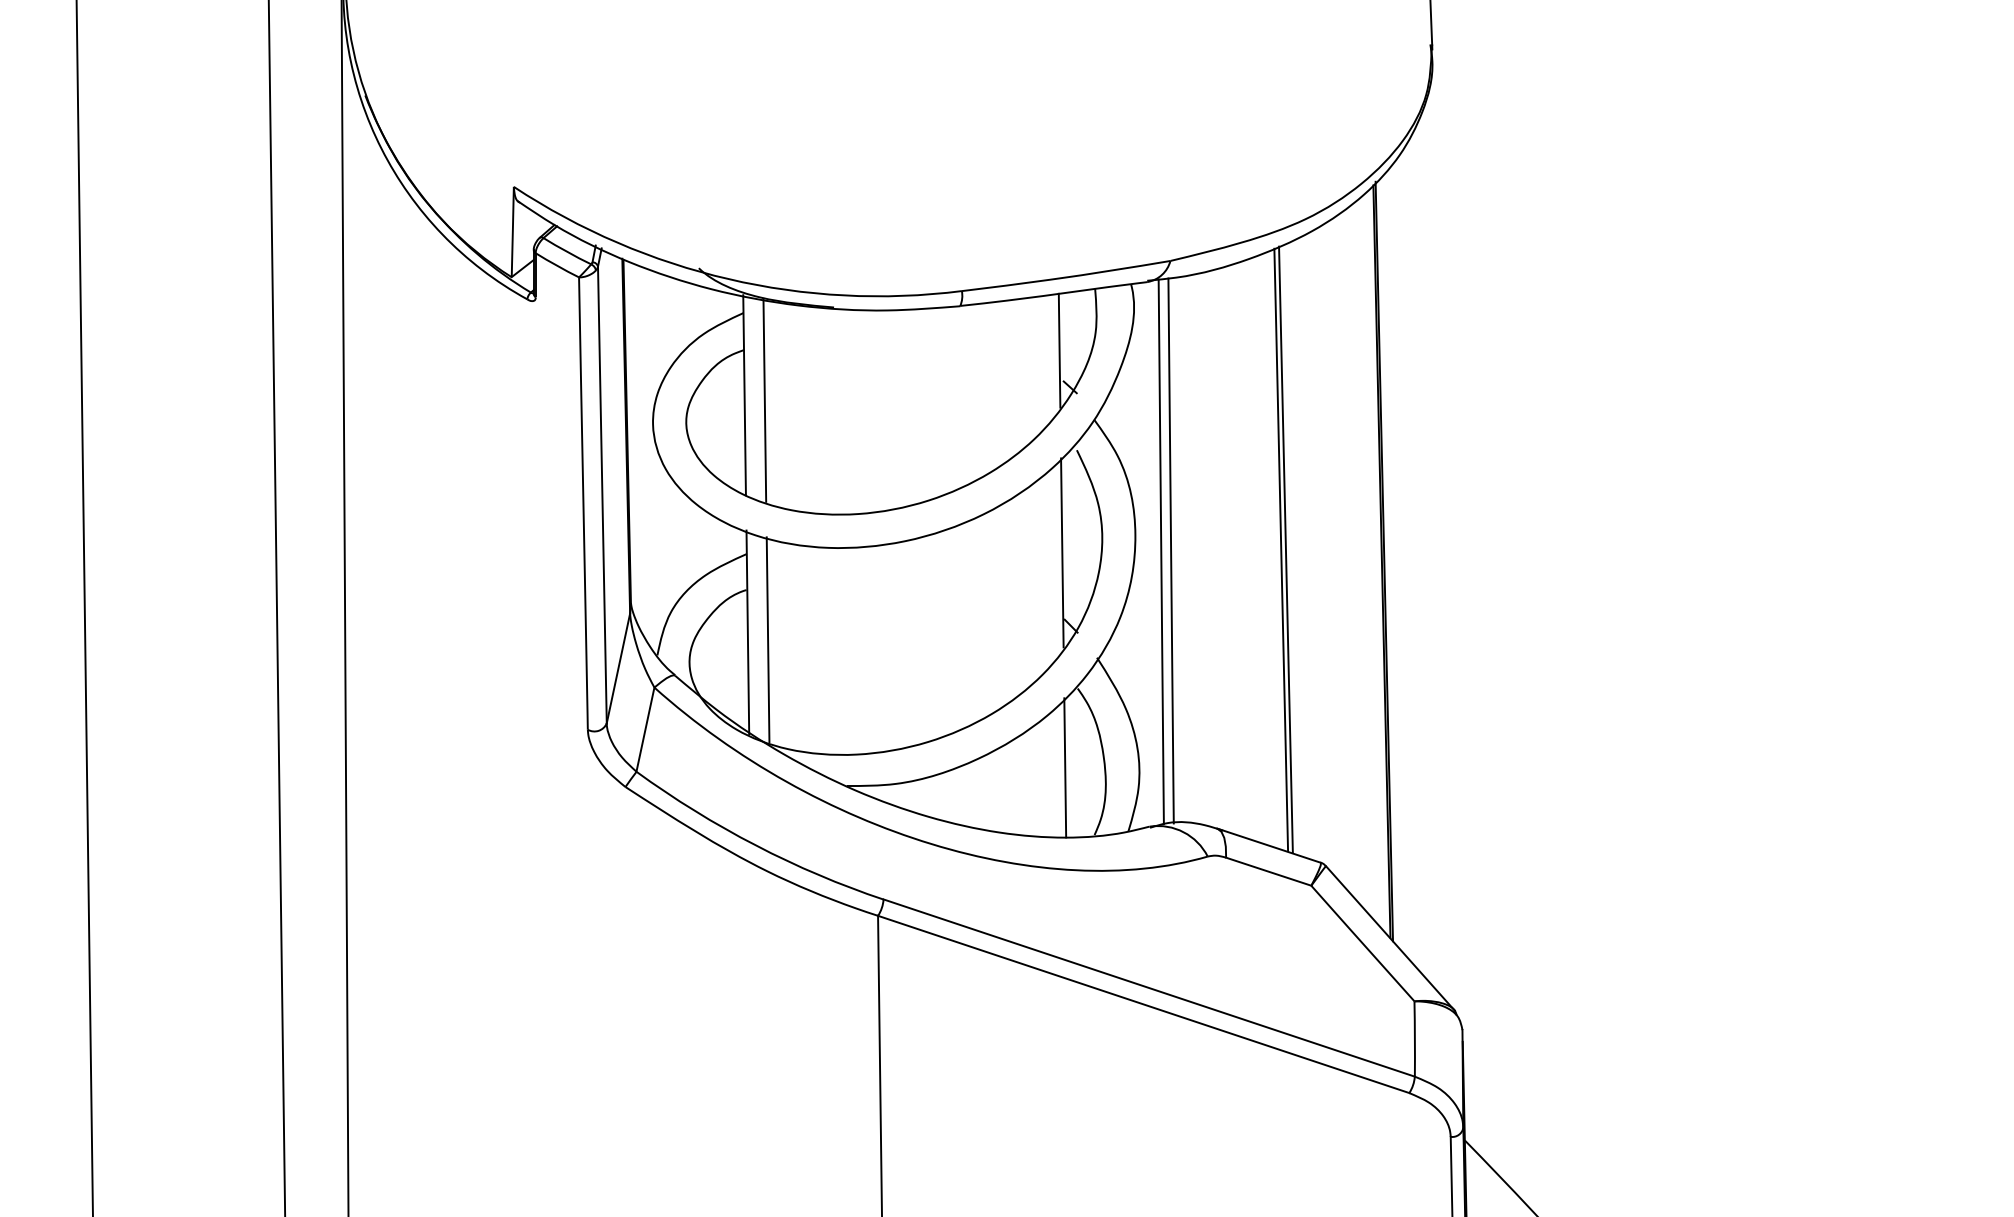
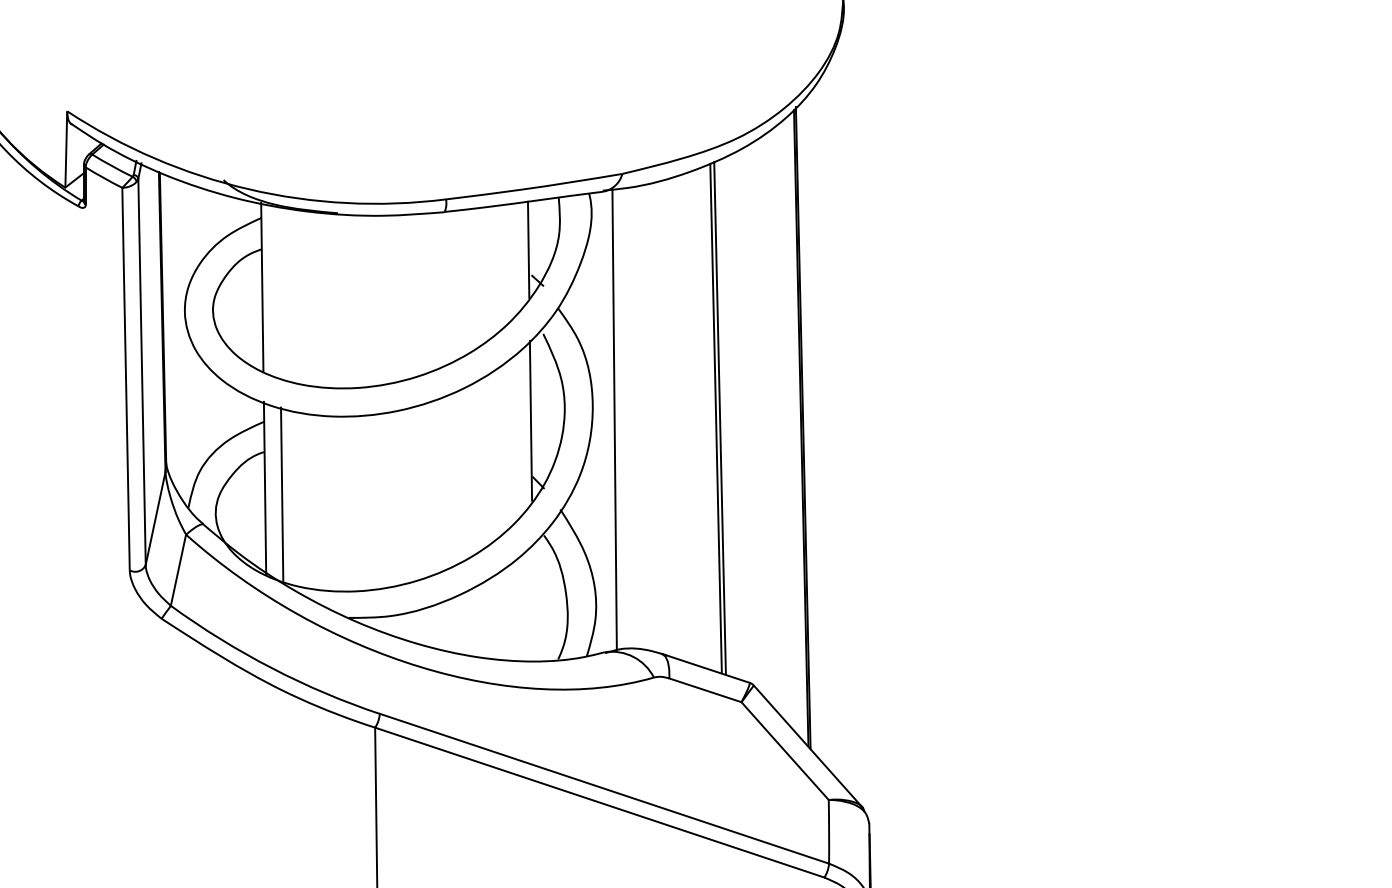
line: (764, 399) -> (279, 291), removed
line: (1170, 550) -> (622, 418), removed
line: (1065, 767) -> (533, 602), removed

